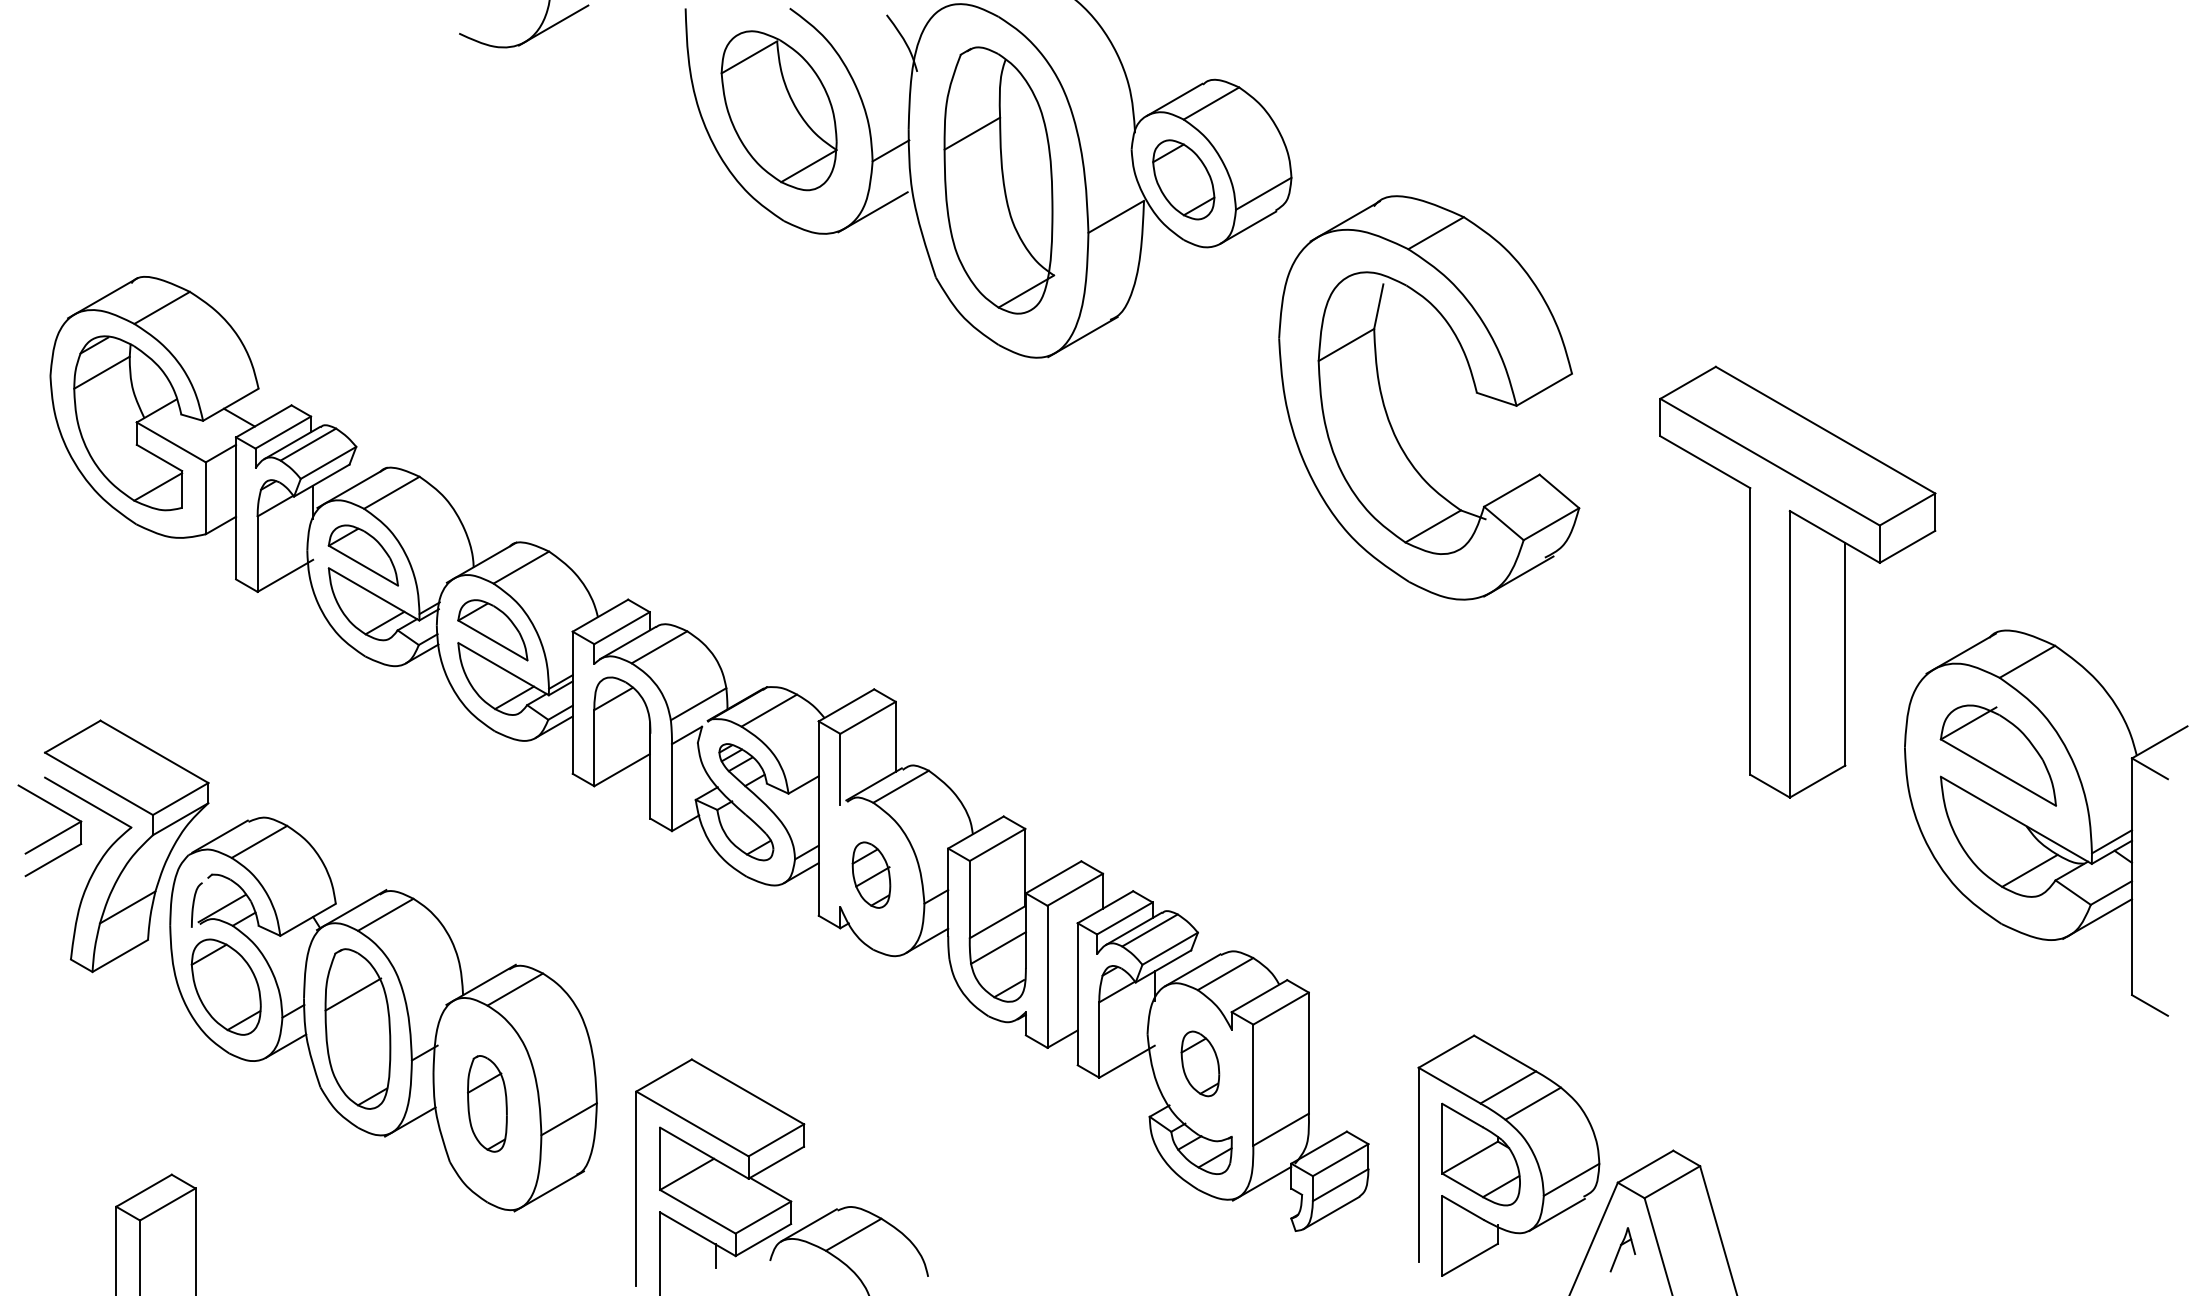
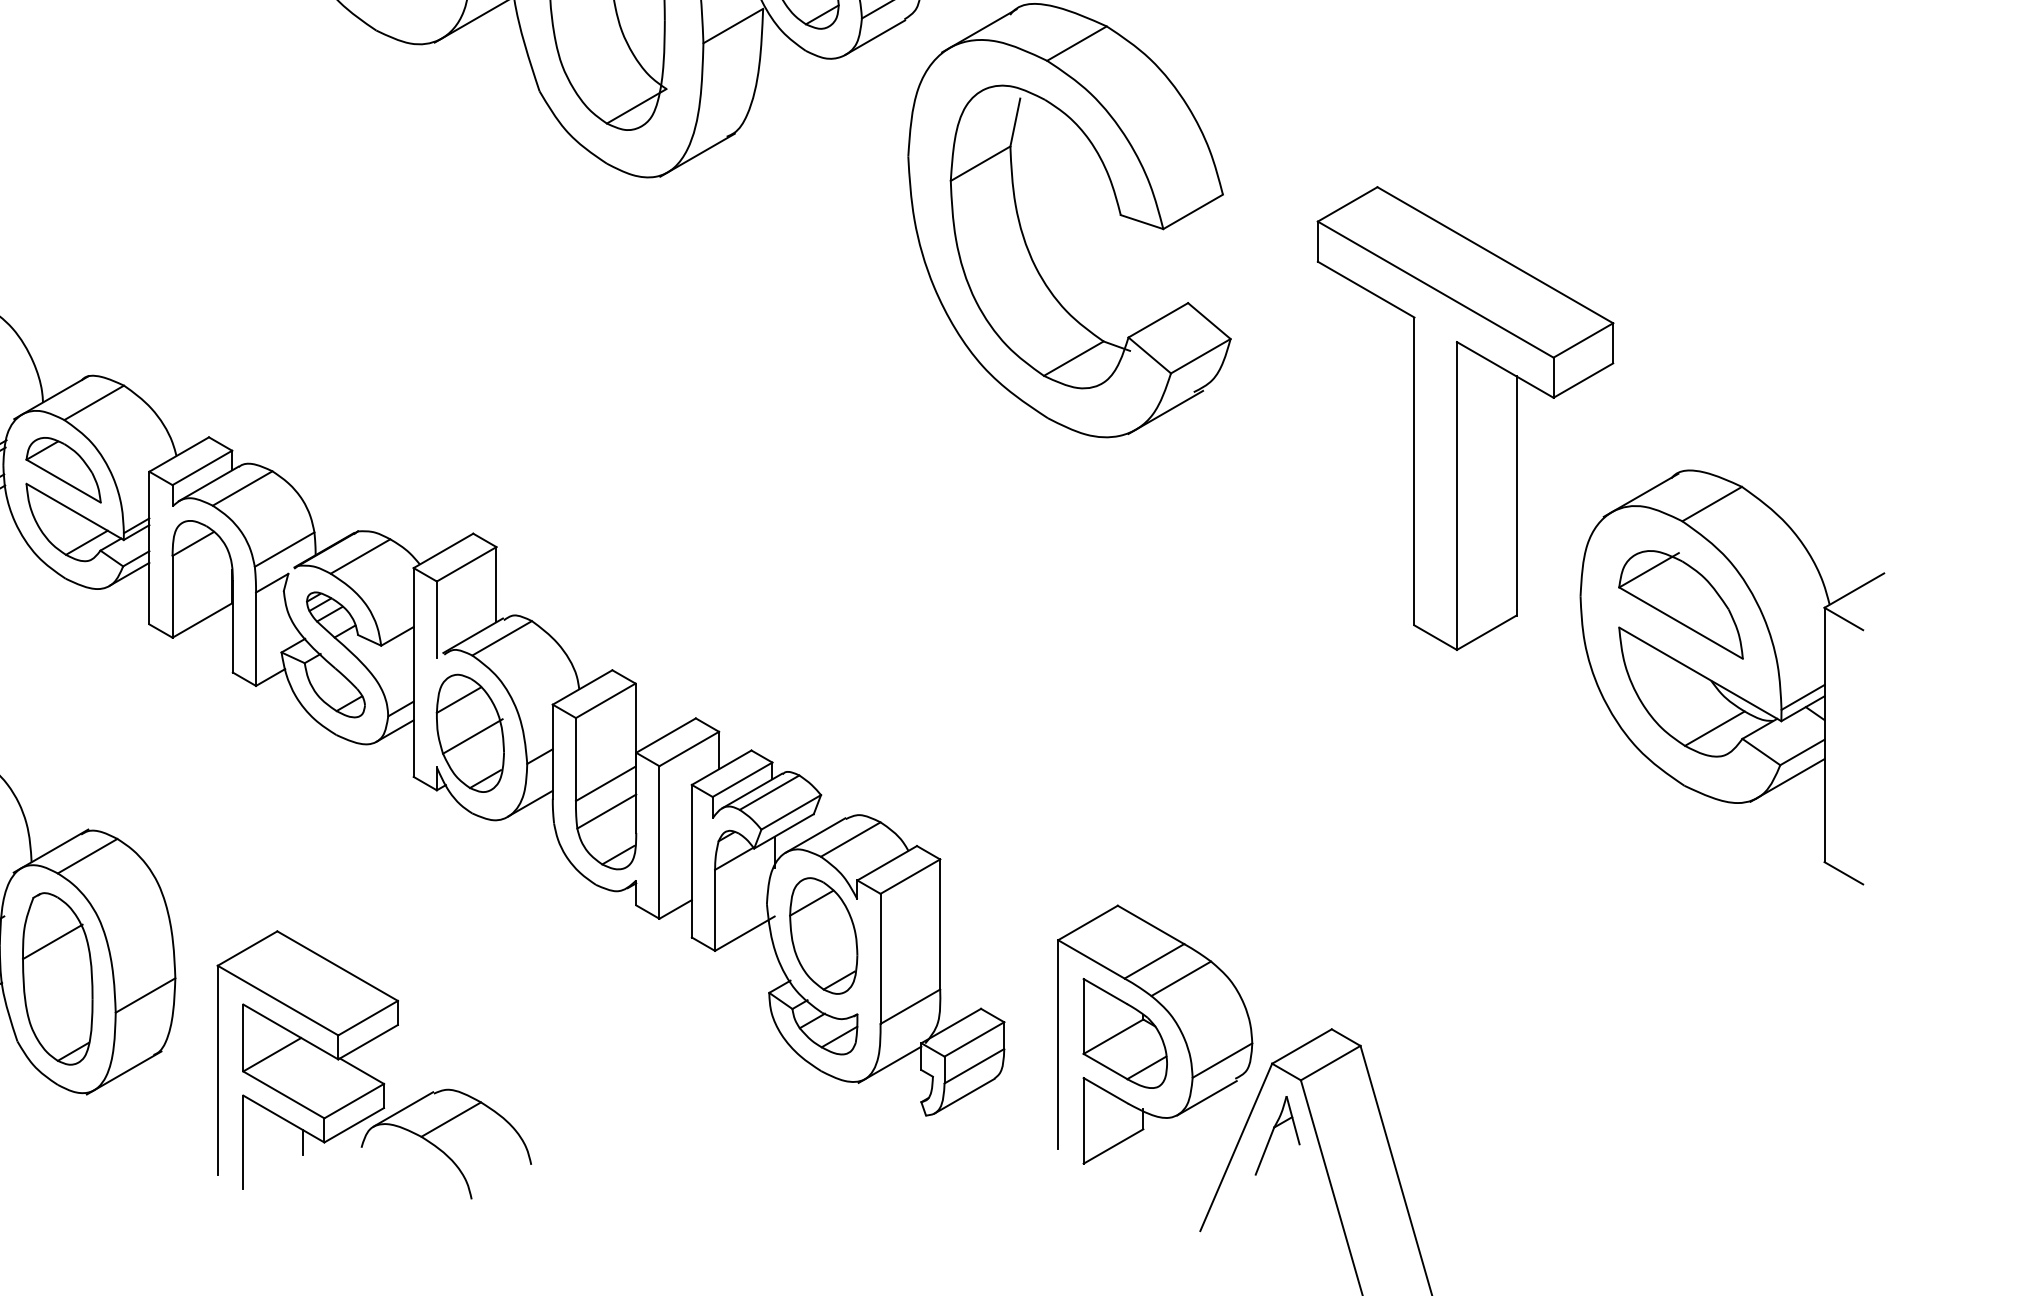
part: (871, 874) -> (470, 732), size x1.67
part: (1200, 1063) -> (823, 935), size x1.67
part: (487, 1103) -> (57, 978), size x1.67
part: (1622, 1249) -> (1277, 1135), size x1.67

